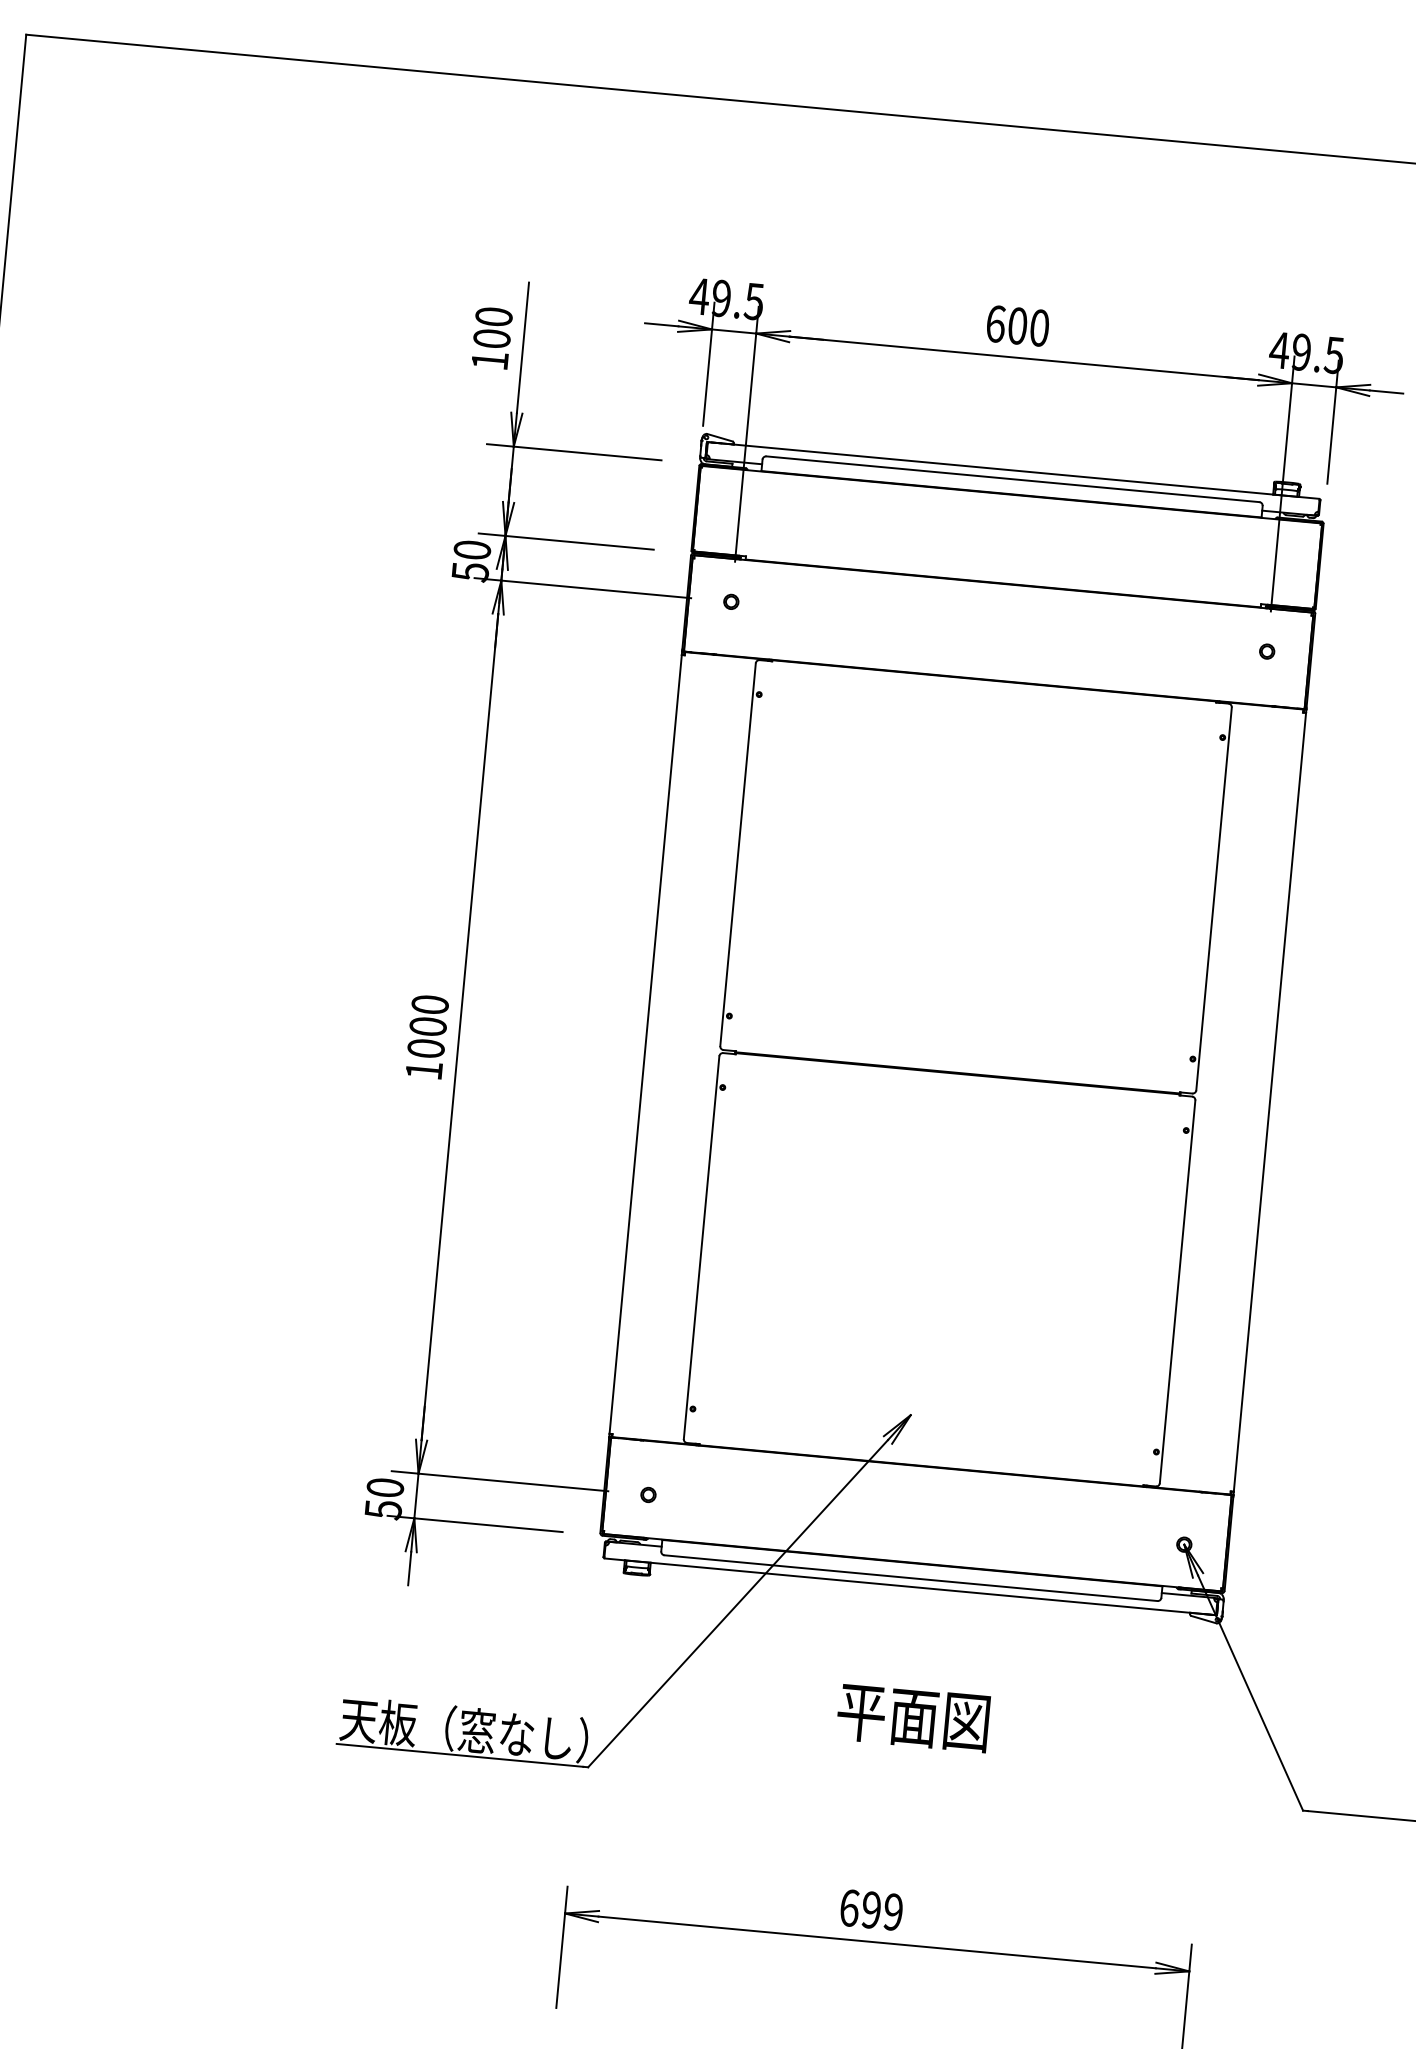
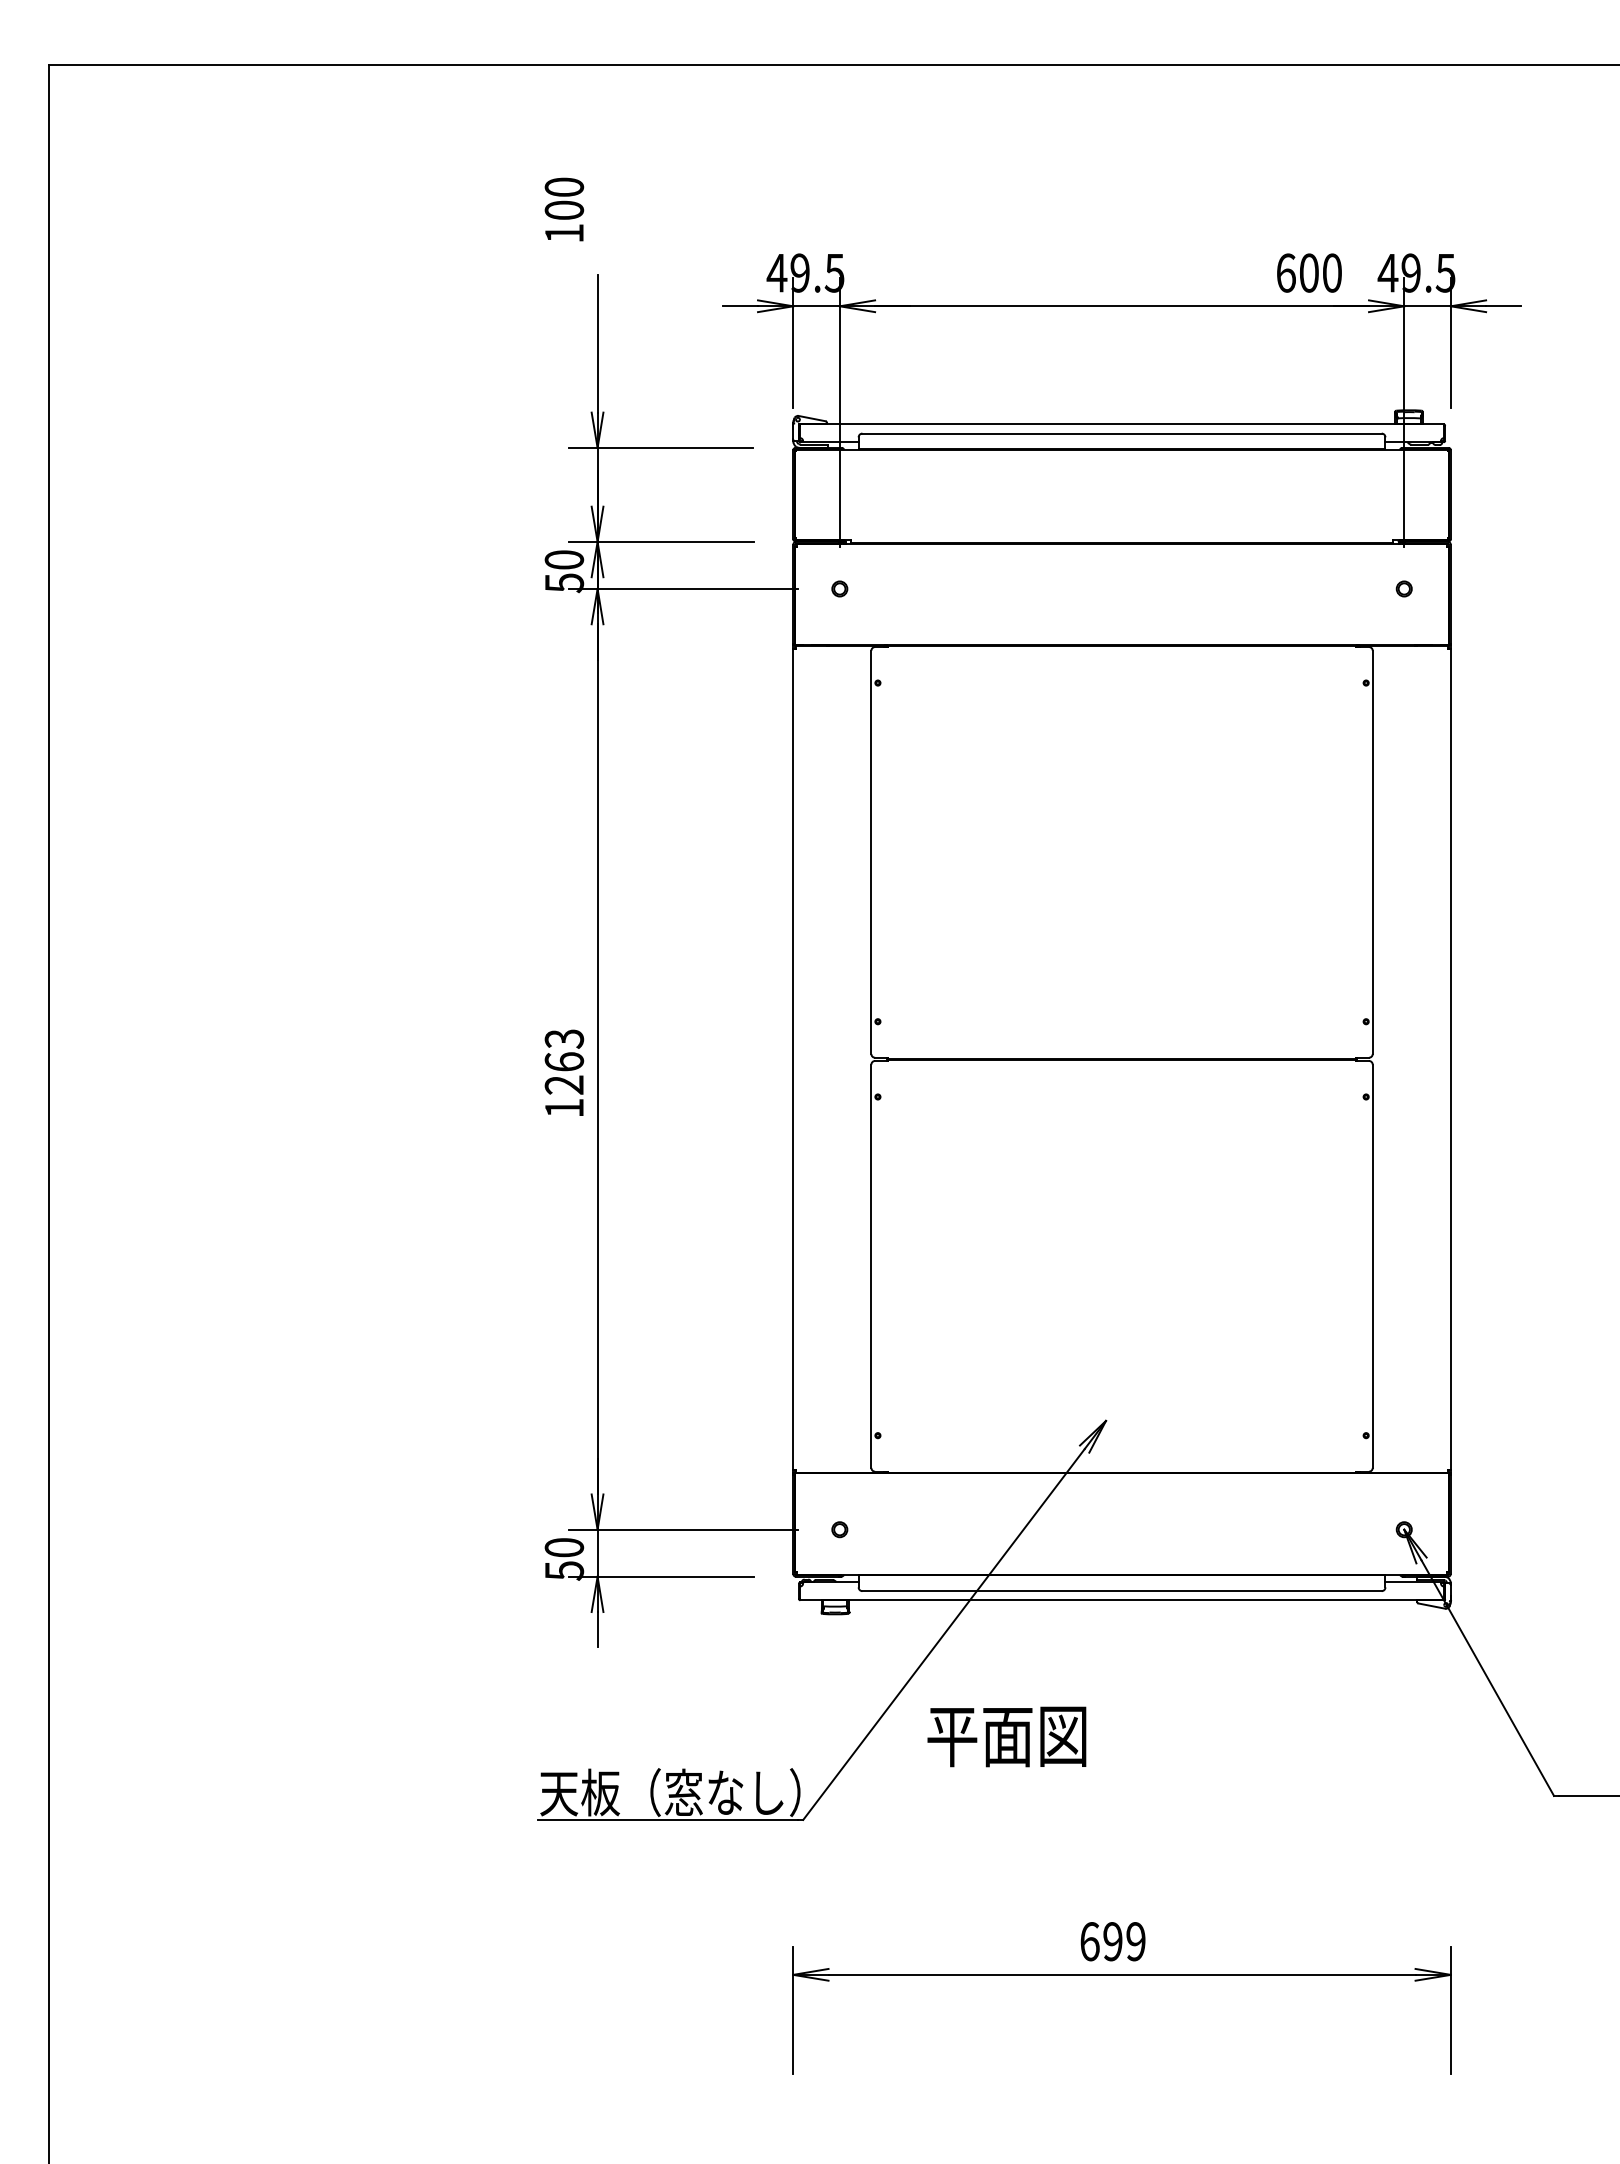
text: (1018, 325) -> (1309, 272), moved
text: (492, 337) -> (564, 209), moved
text: (428, 1026) -> (564, 1061), 1000 -> 1263
text: (912, 1717) -> (1006, 1736), moved

